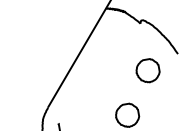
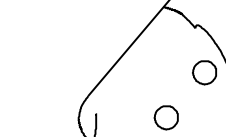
part: (147, 70) -> (204, 72), moved

